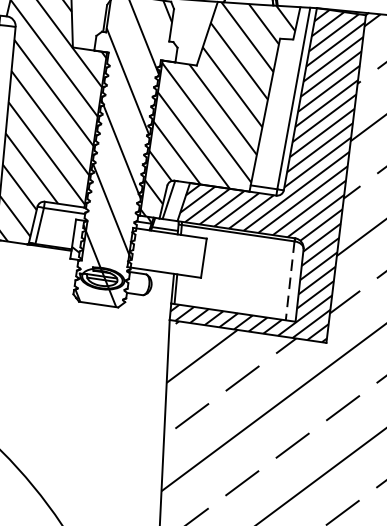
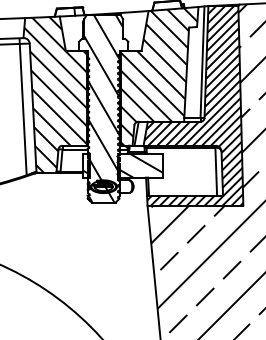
hatch: (166, 252) -> (139, 165), added
line: (290, 282) -> (216, 172), dashed -> solid

